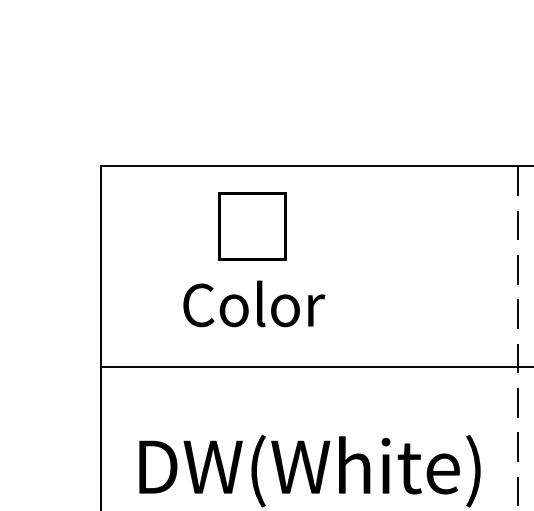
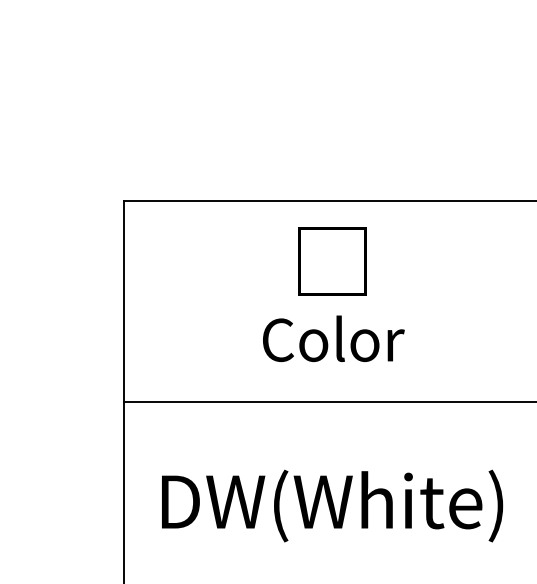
text: (253, 259) -> (333, 294), moved

